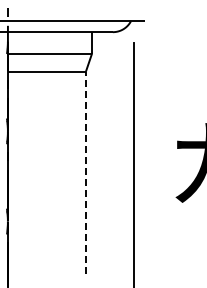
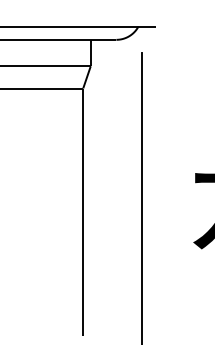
line: (85, 172) -> (82, 211), dashed -> solid

